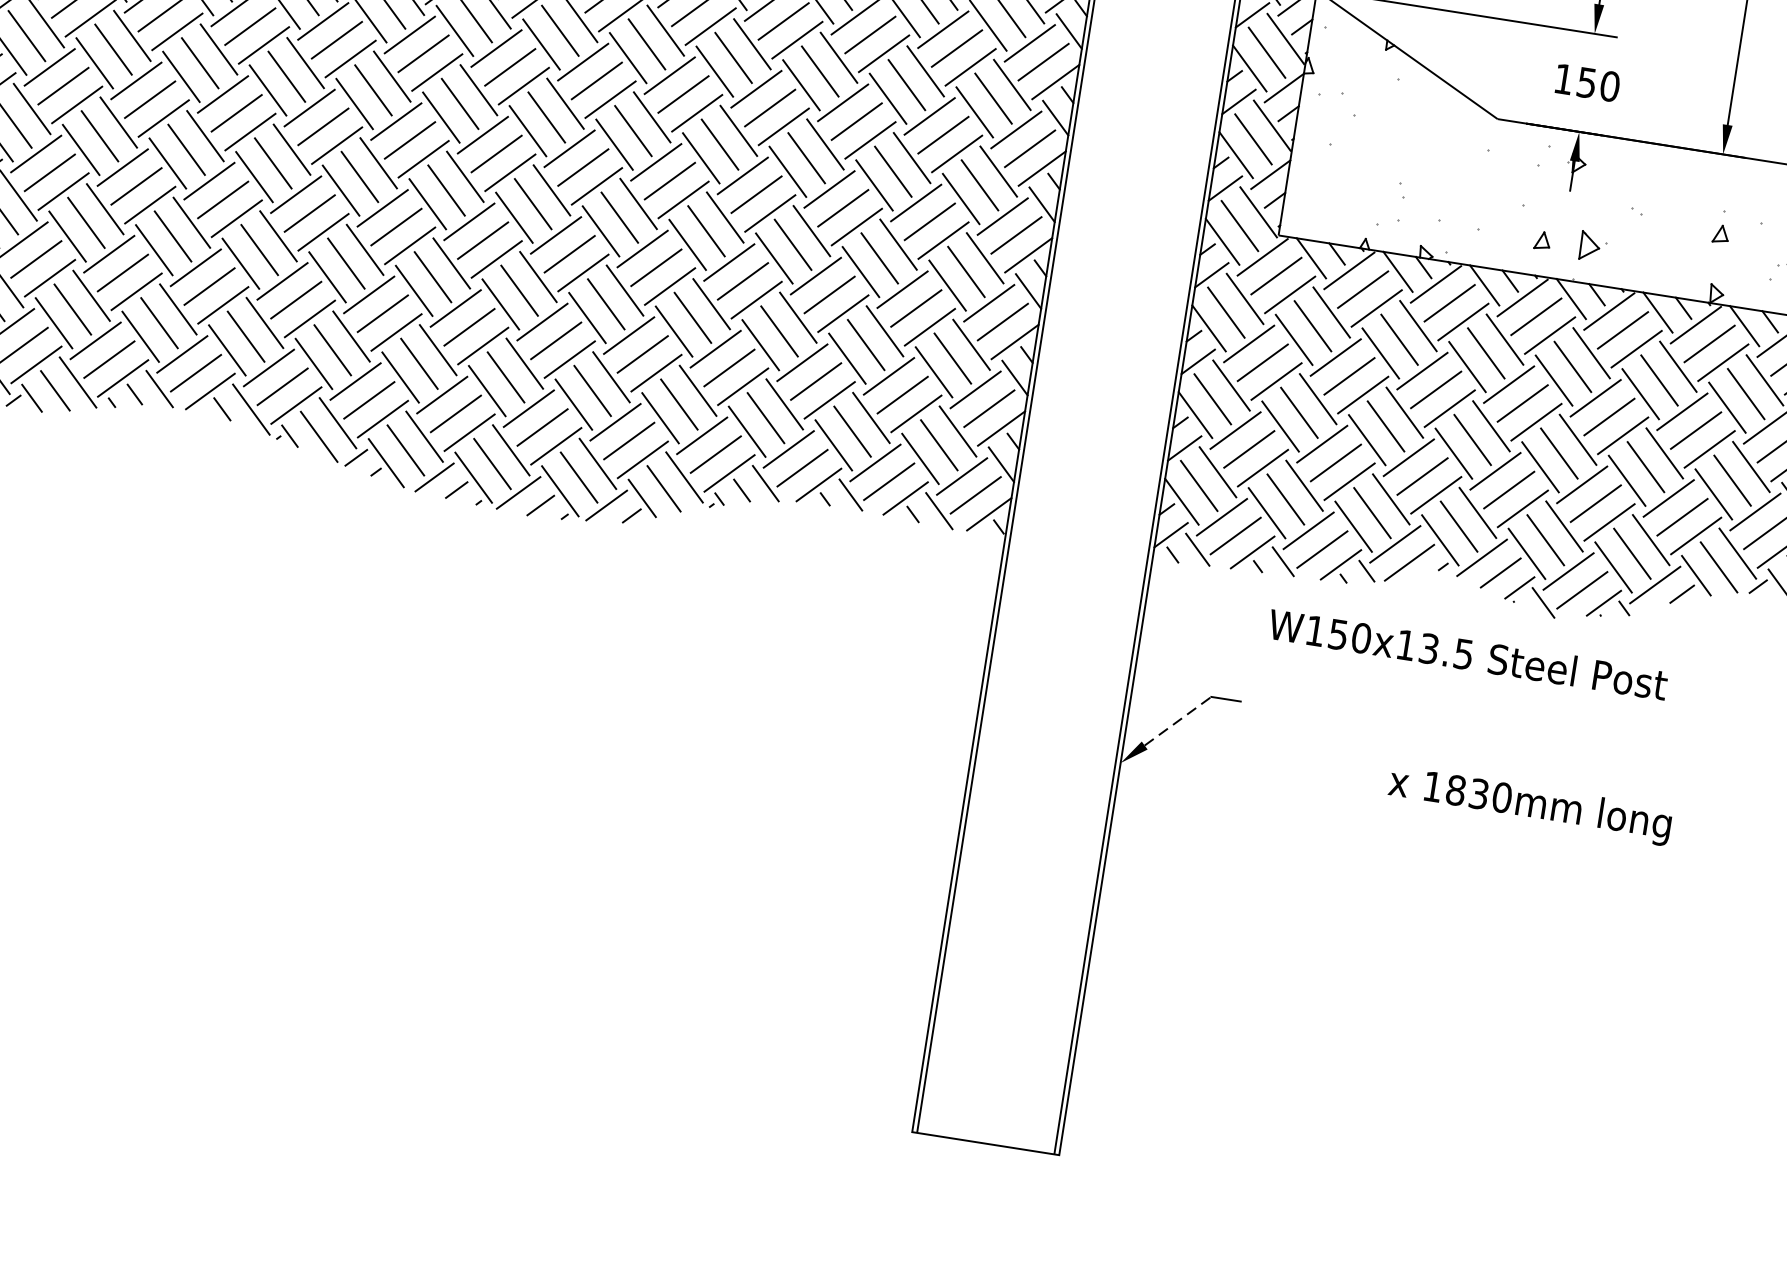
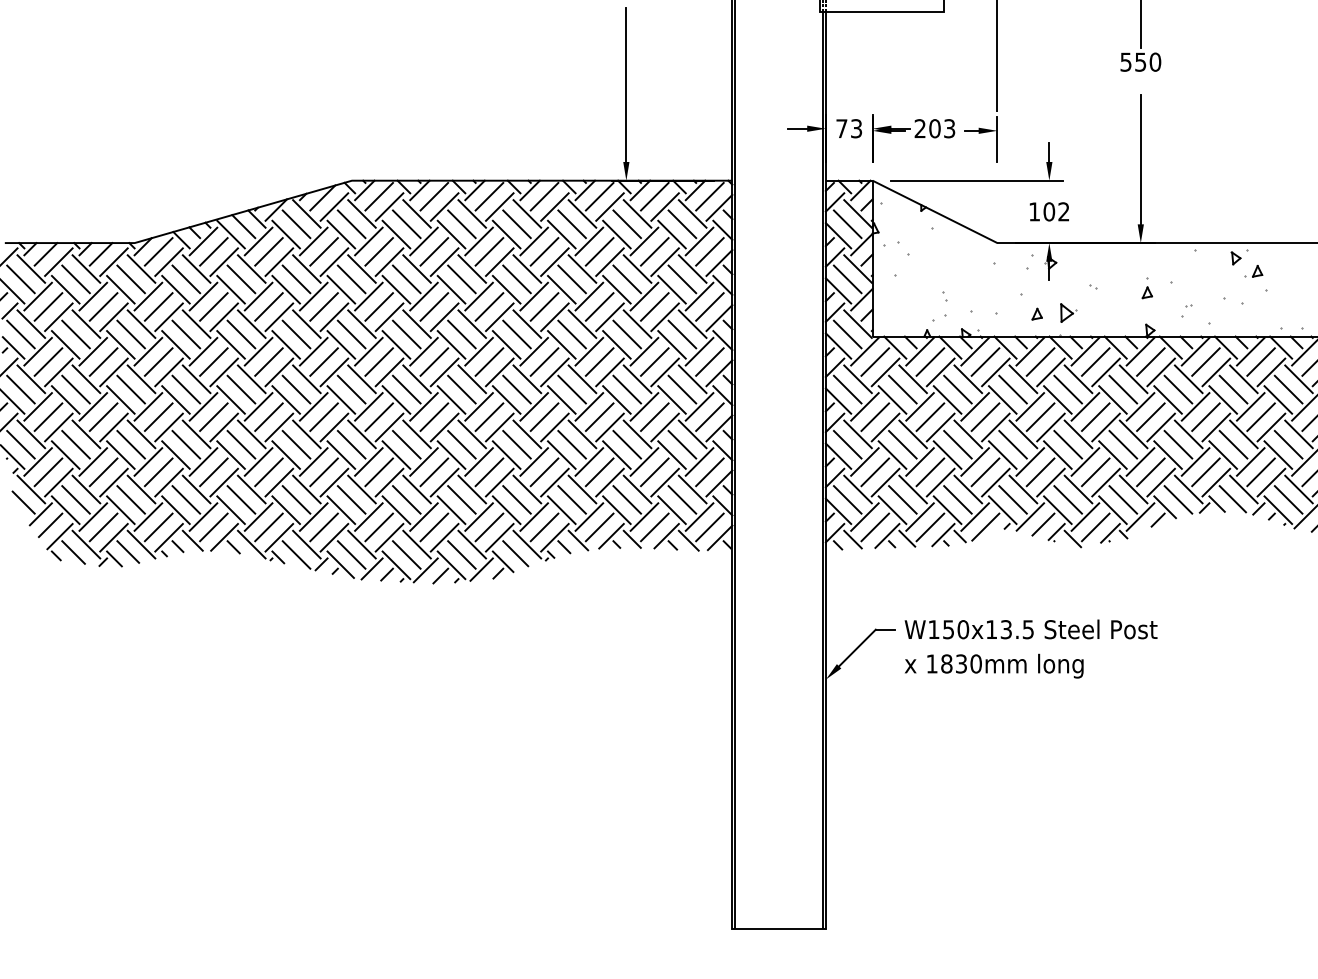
text: (1598, 84) -> (1056, 211), 150 -> 102
text: (1467, 654) -> (1030, 629), moved
line: (1177, 722) -> (857, 648), dashed -> solid
text: (1529, 804) -> (993, 665), moved

